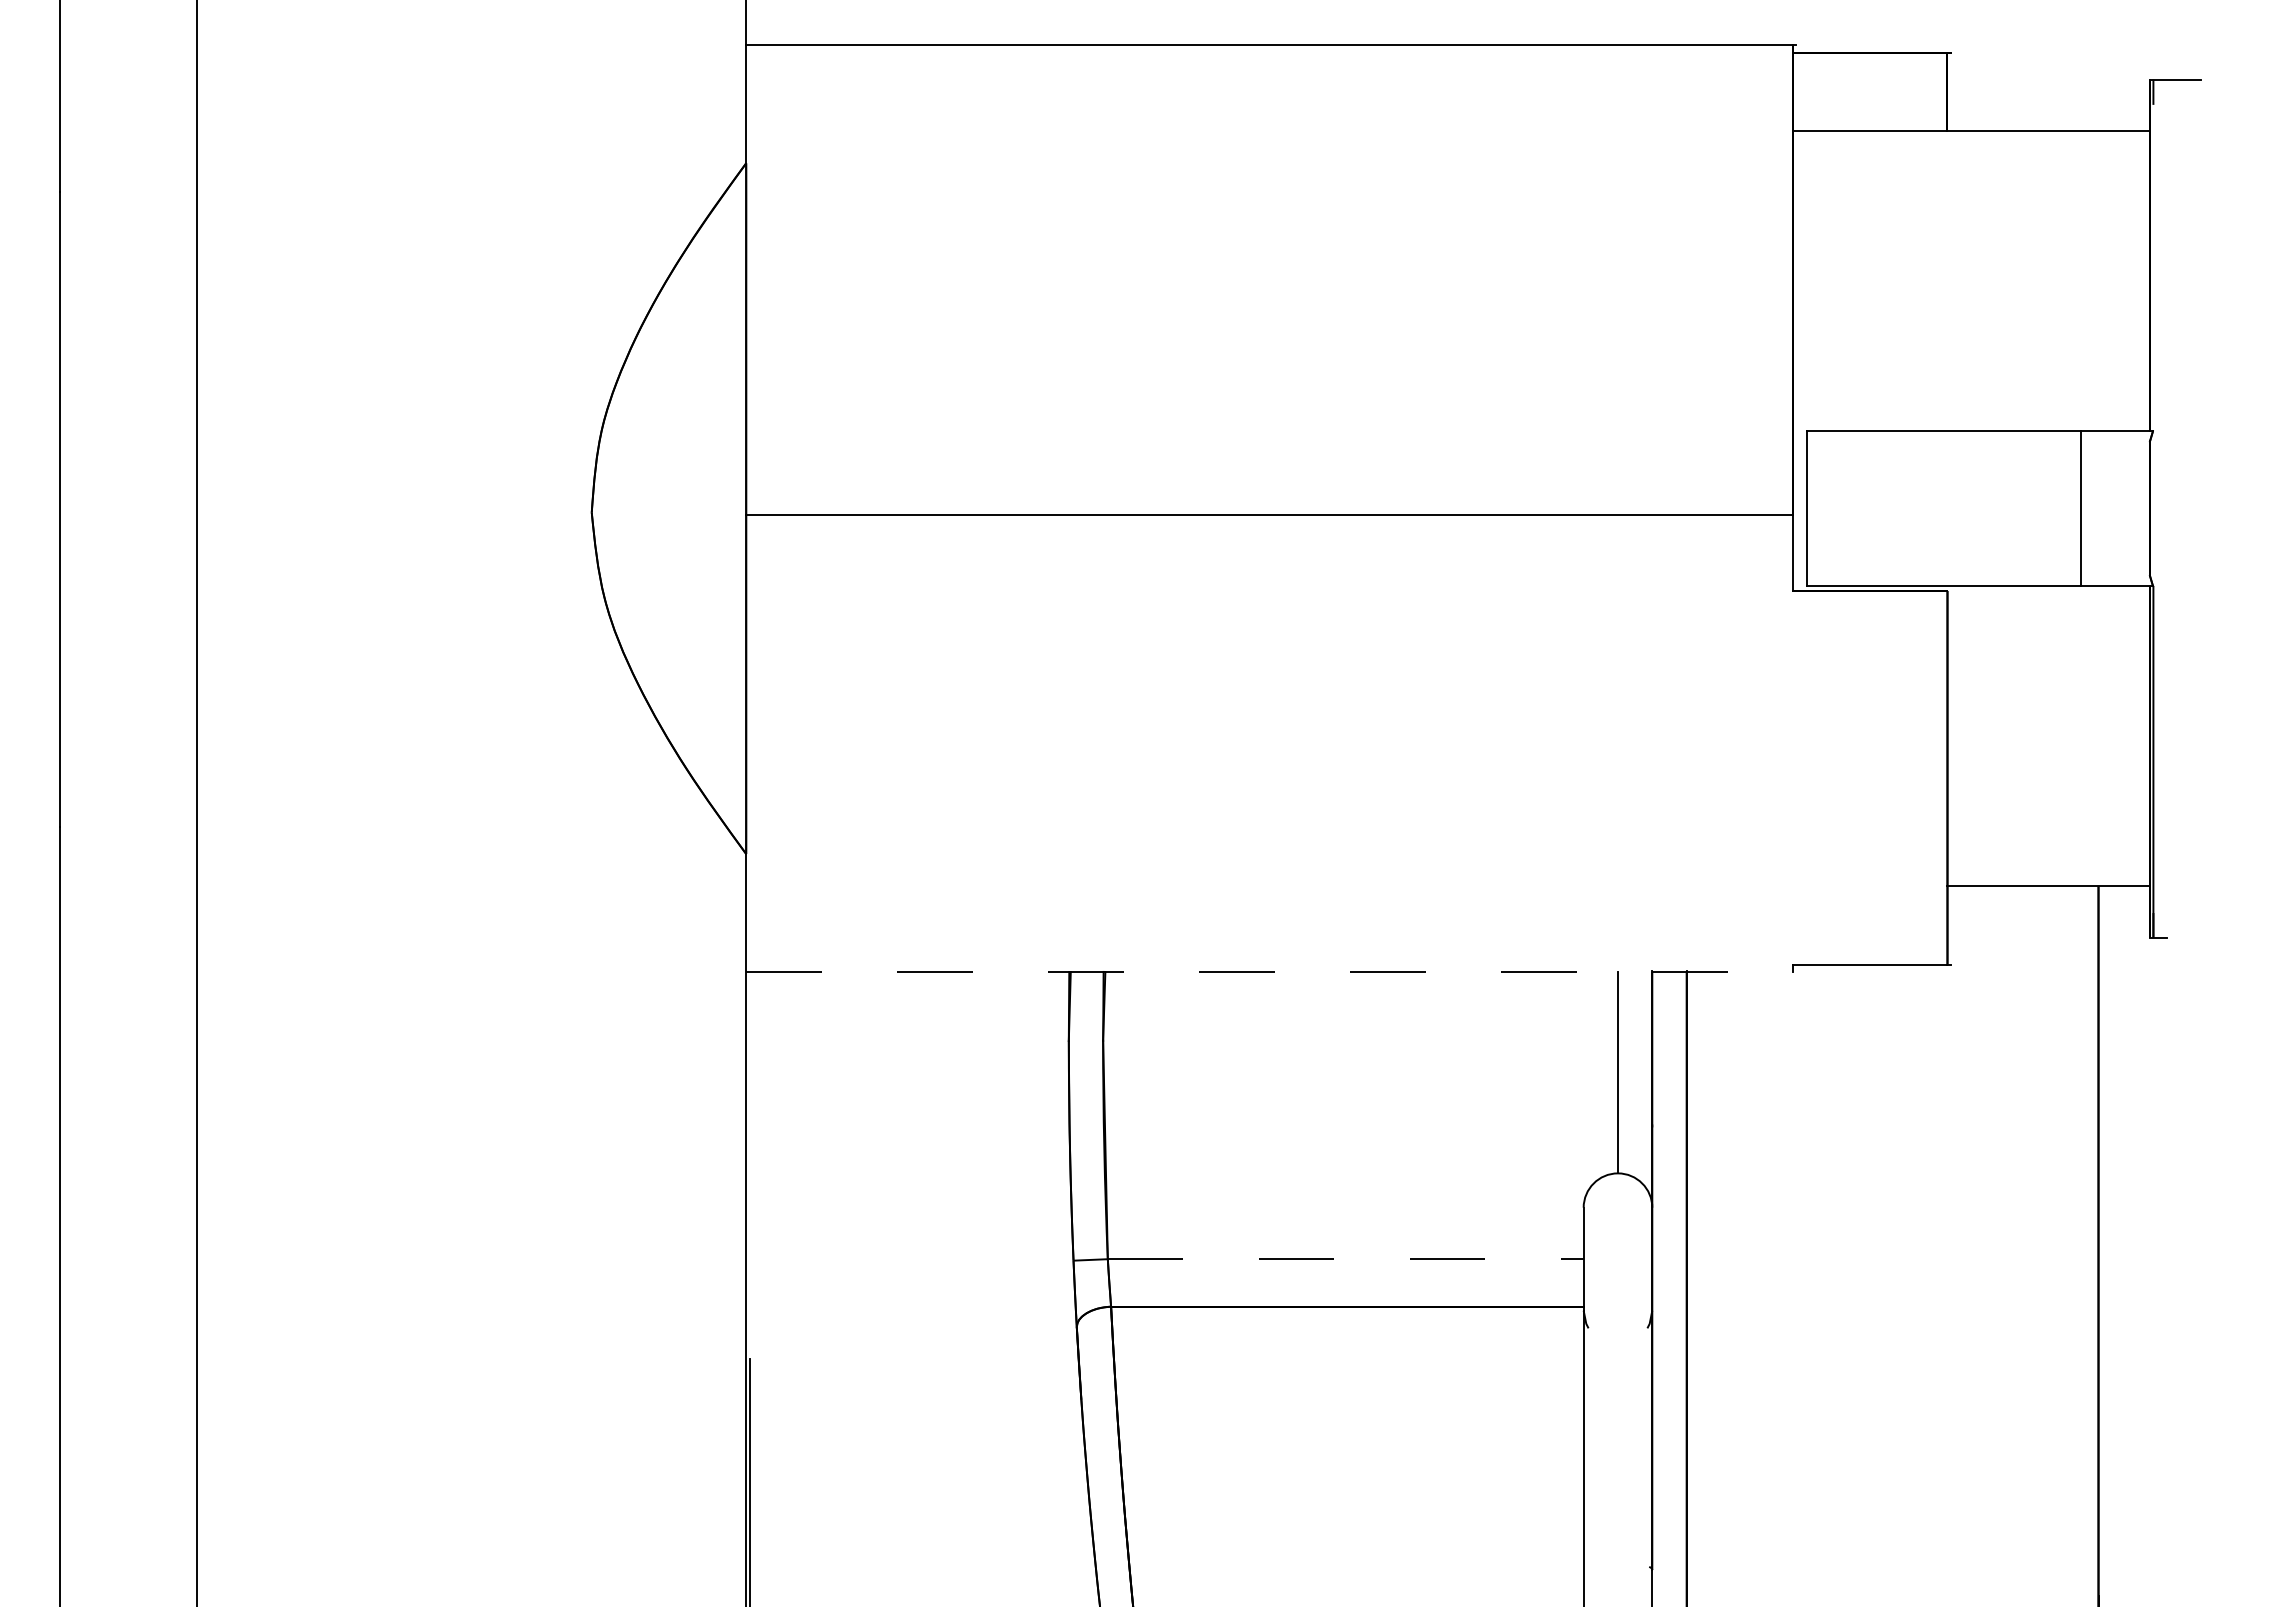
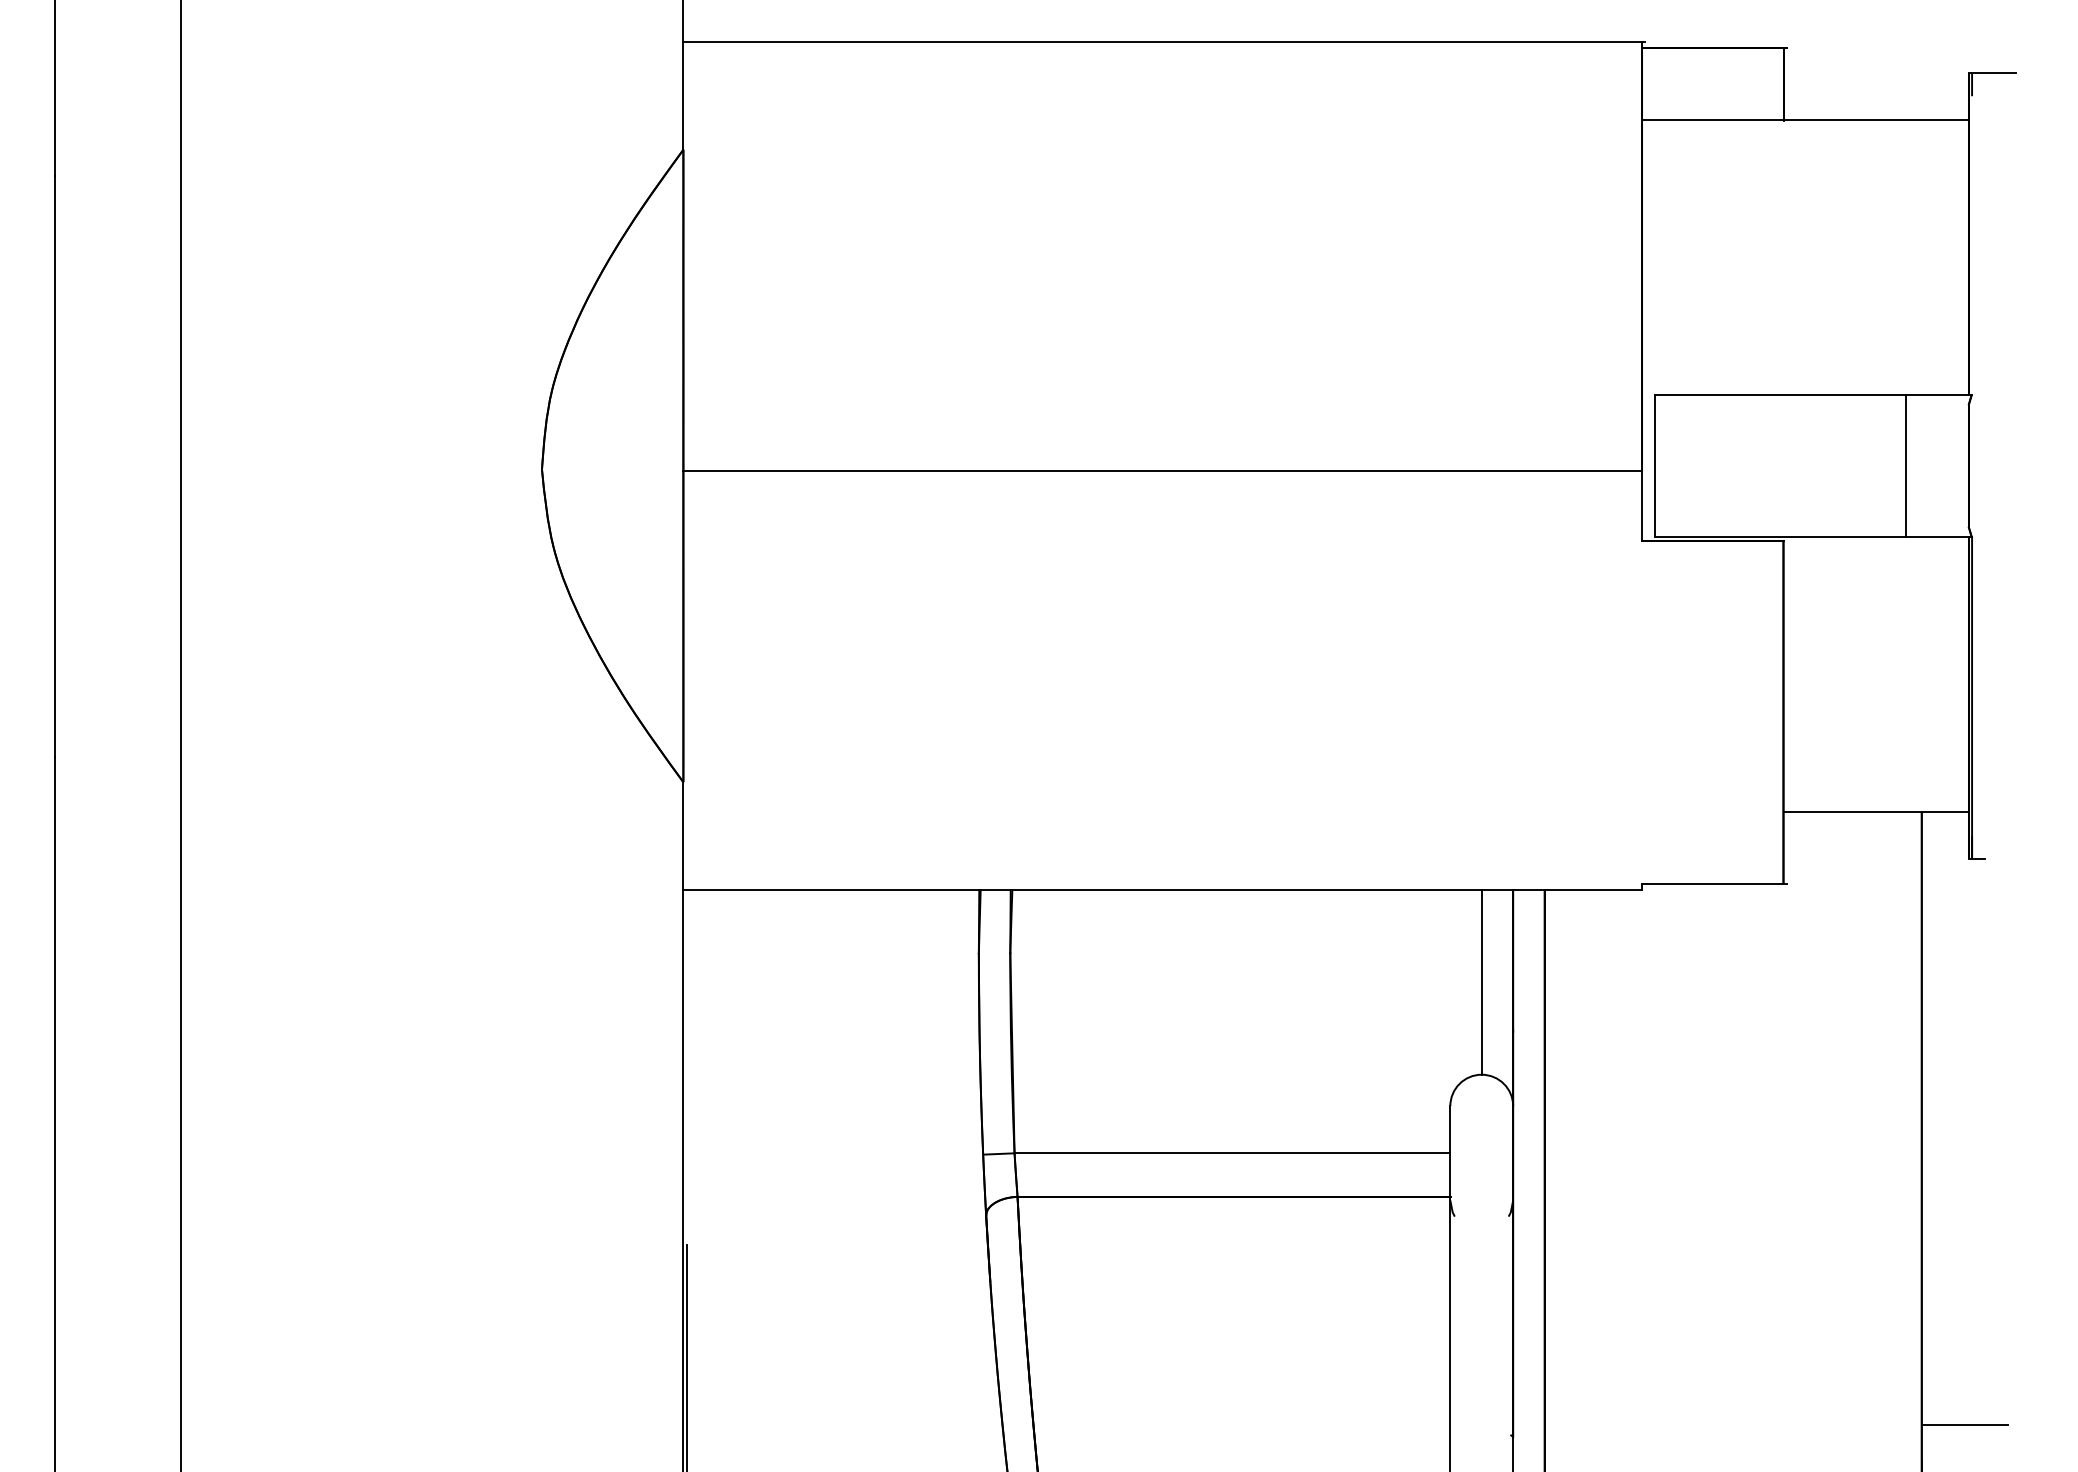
line: (1270, 972) -> (1163, 890), dashed -> solid
line: (1345, 1259) -> (1232, 1153), dashed -> solid
line: (2145, 1555) -> (1964, 1424), added

